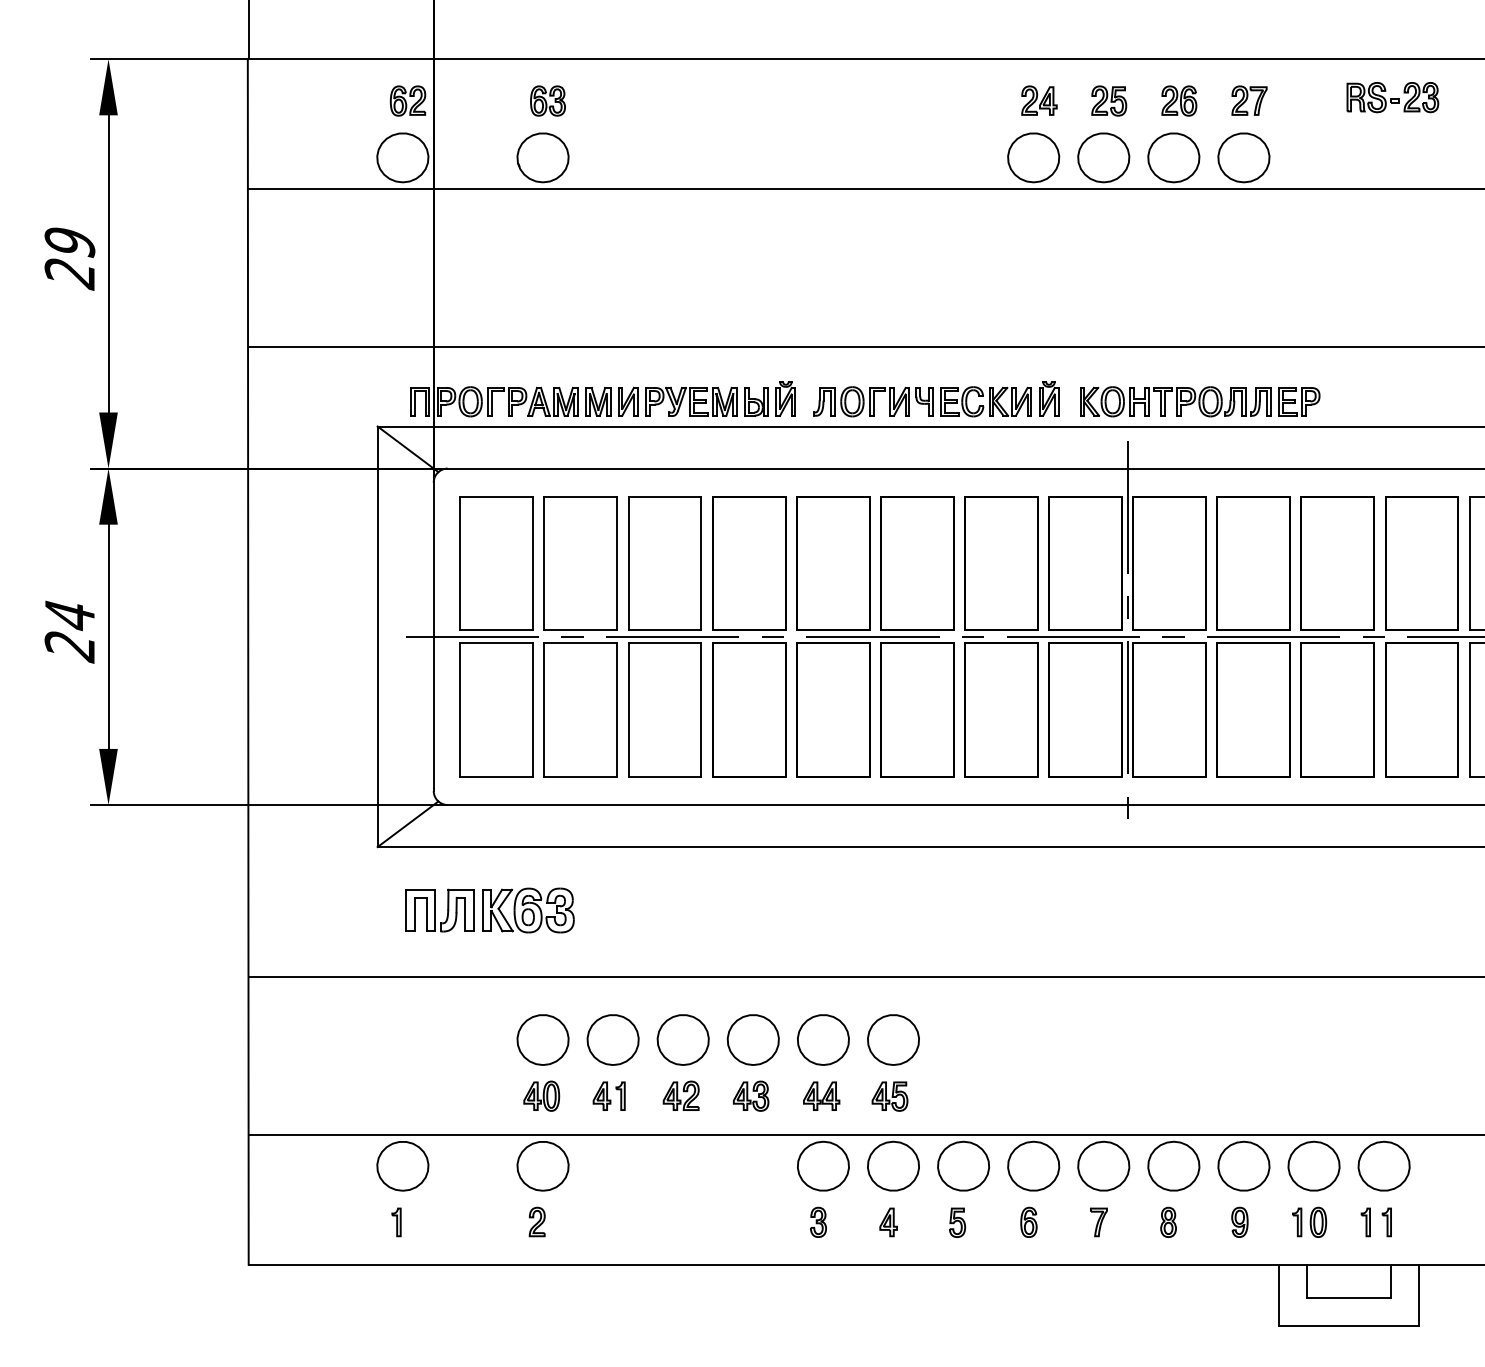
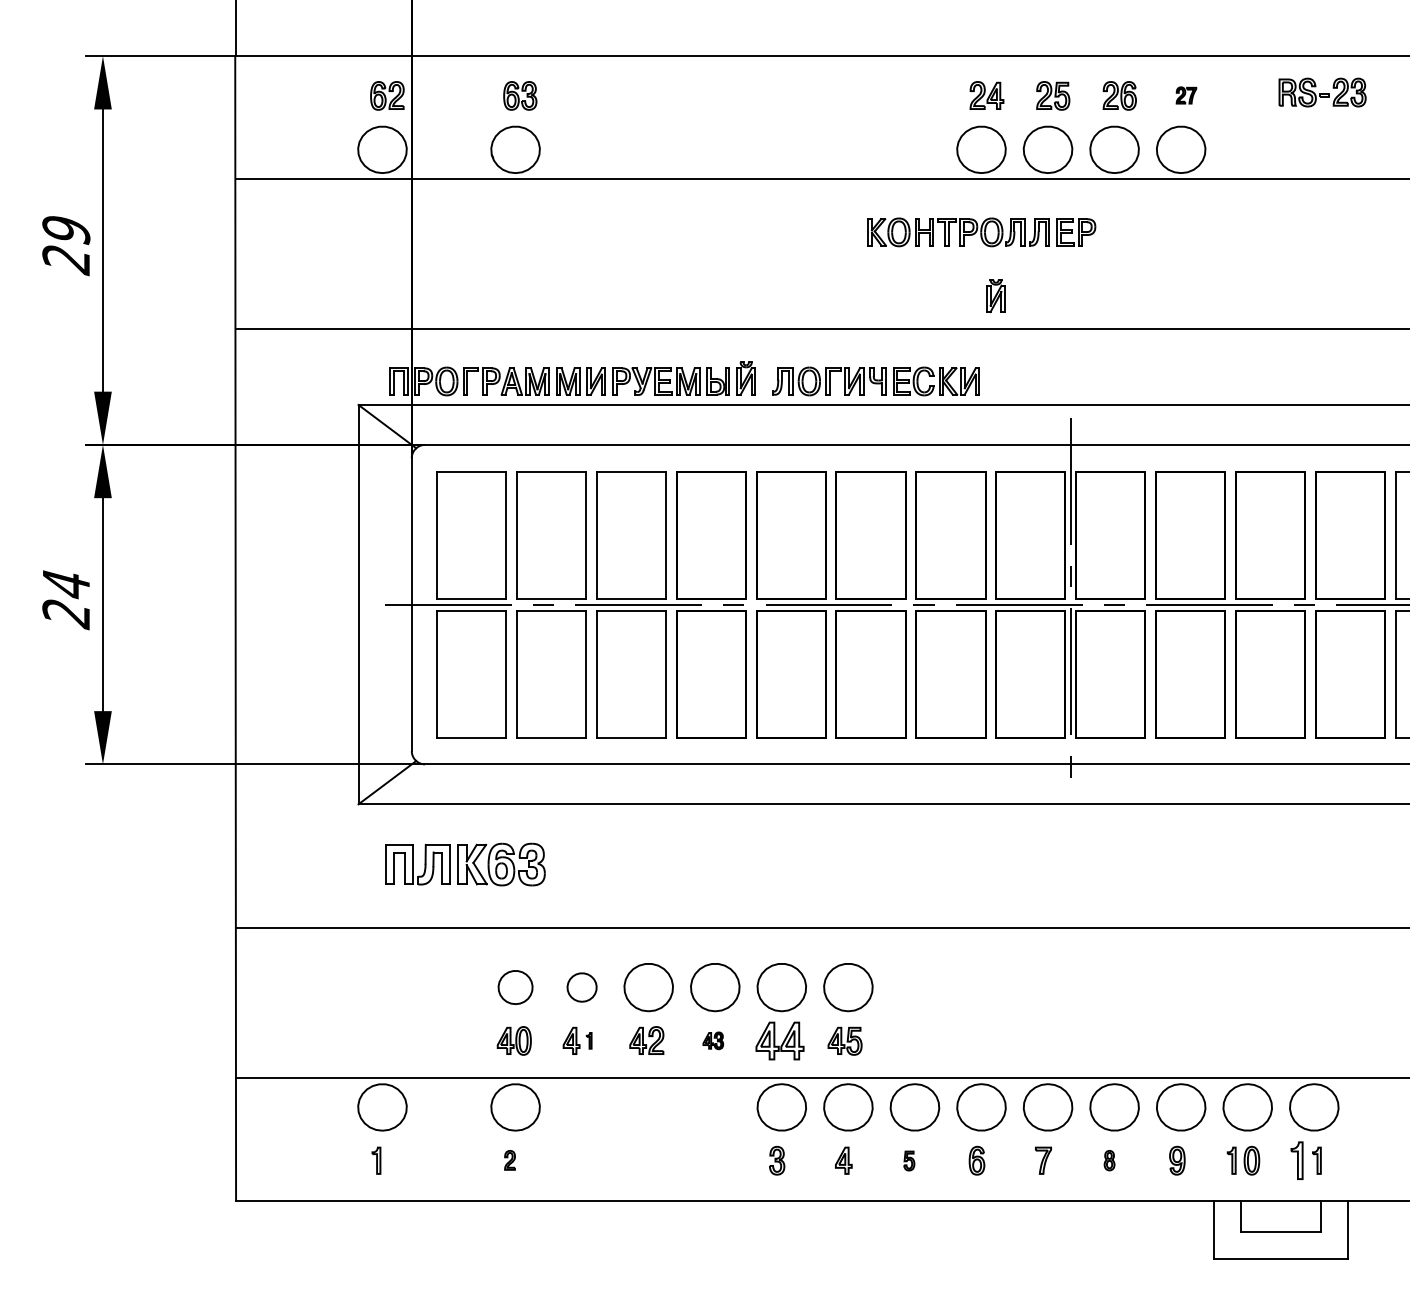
part: (1249, 100) -> (1186, 95), size x0.6
part: (1049, 398) -> (996, 295), moved
part: (1200, 401) -> (982, 232), moved
part: (542, 1039) -> (515, 987), size x0.7
part: (612, 1039) -> (581, 987), size x0.6
part: (620, 1095) -> (589, 1040), size x0.6
part: (751, 1095) -> (713, 1040), size x0.6
part: (821, 1095) -> (780, 1040), size x1.4
part: (536, 1221) -> (509, 1159), size x0.7
part: (1168, 1221) -> (1109, 1159), size x0.7
part: (957, 1222) -> (909, 1160), size x0.7
part: (1365, 1222) -> (1296, 1160), size x1.4

